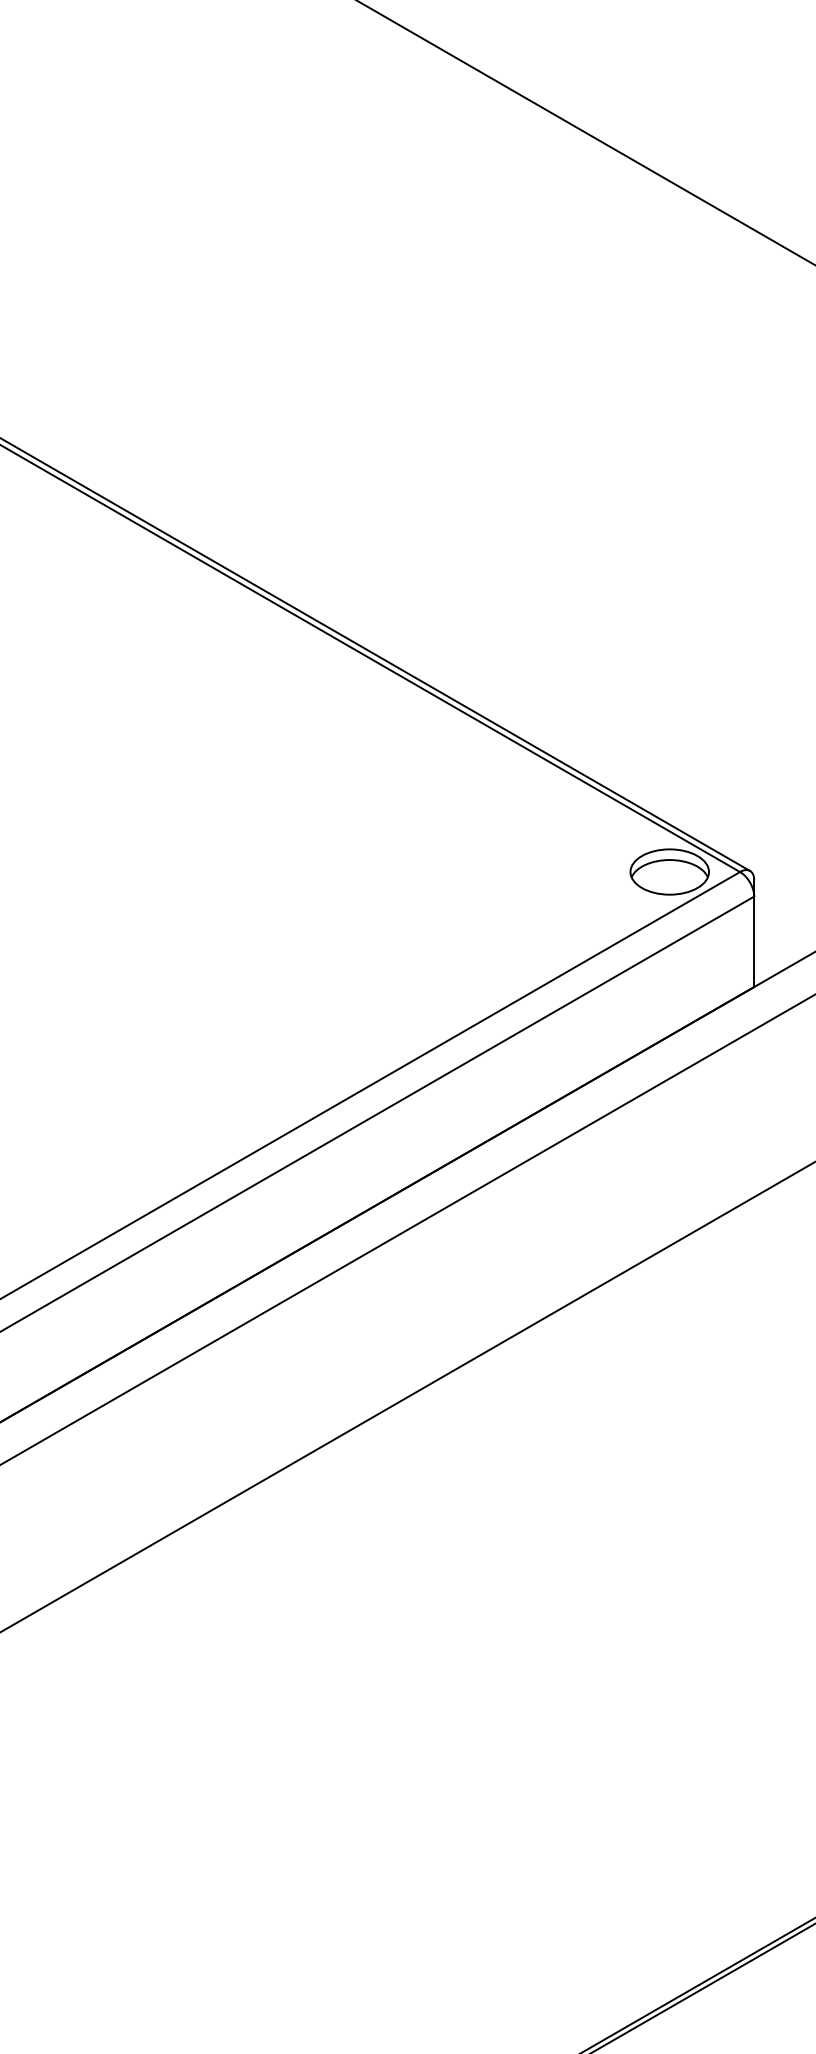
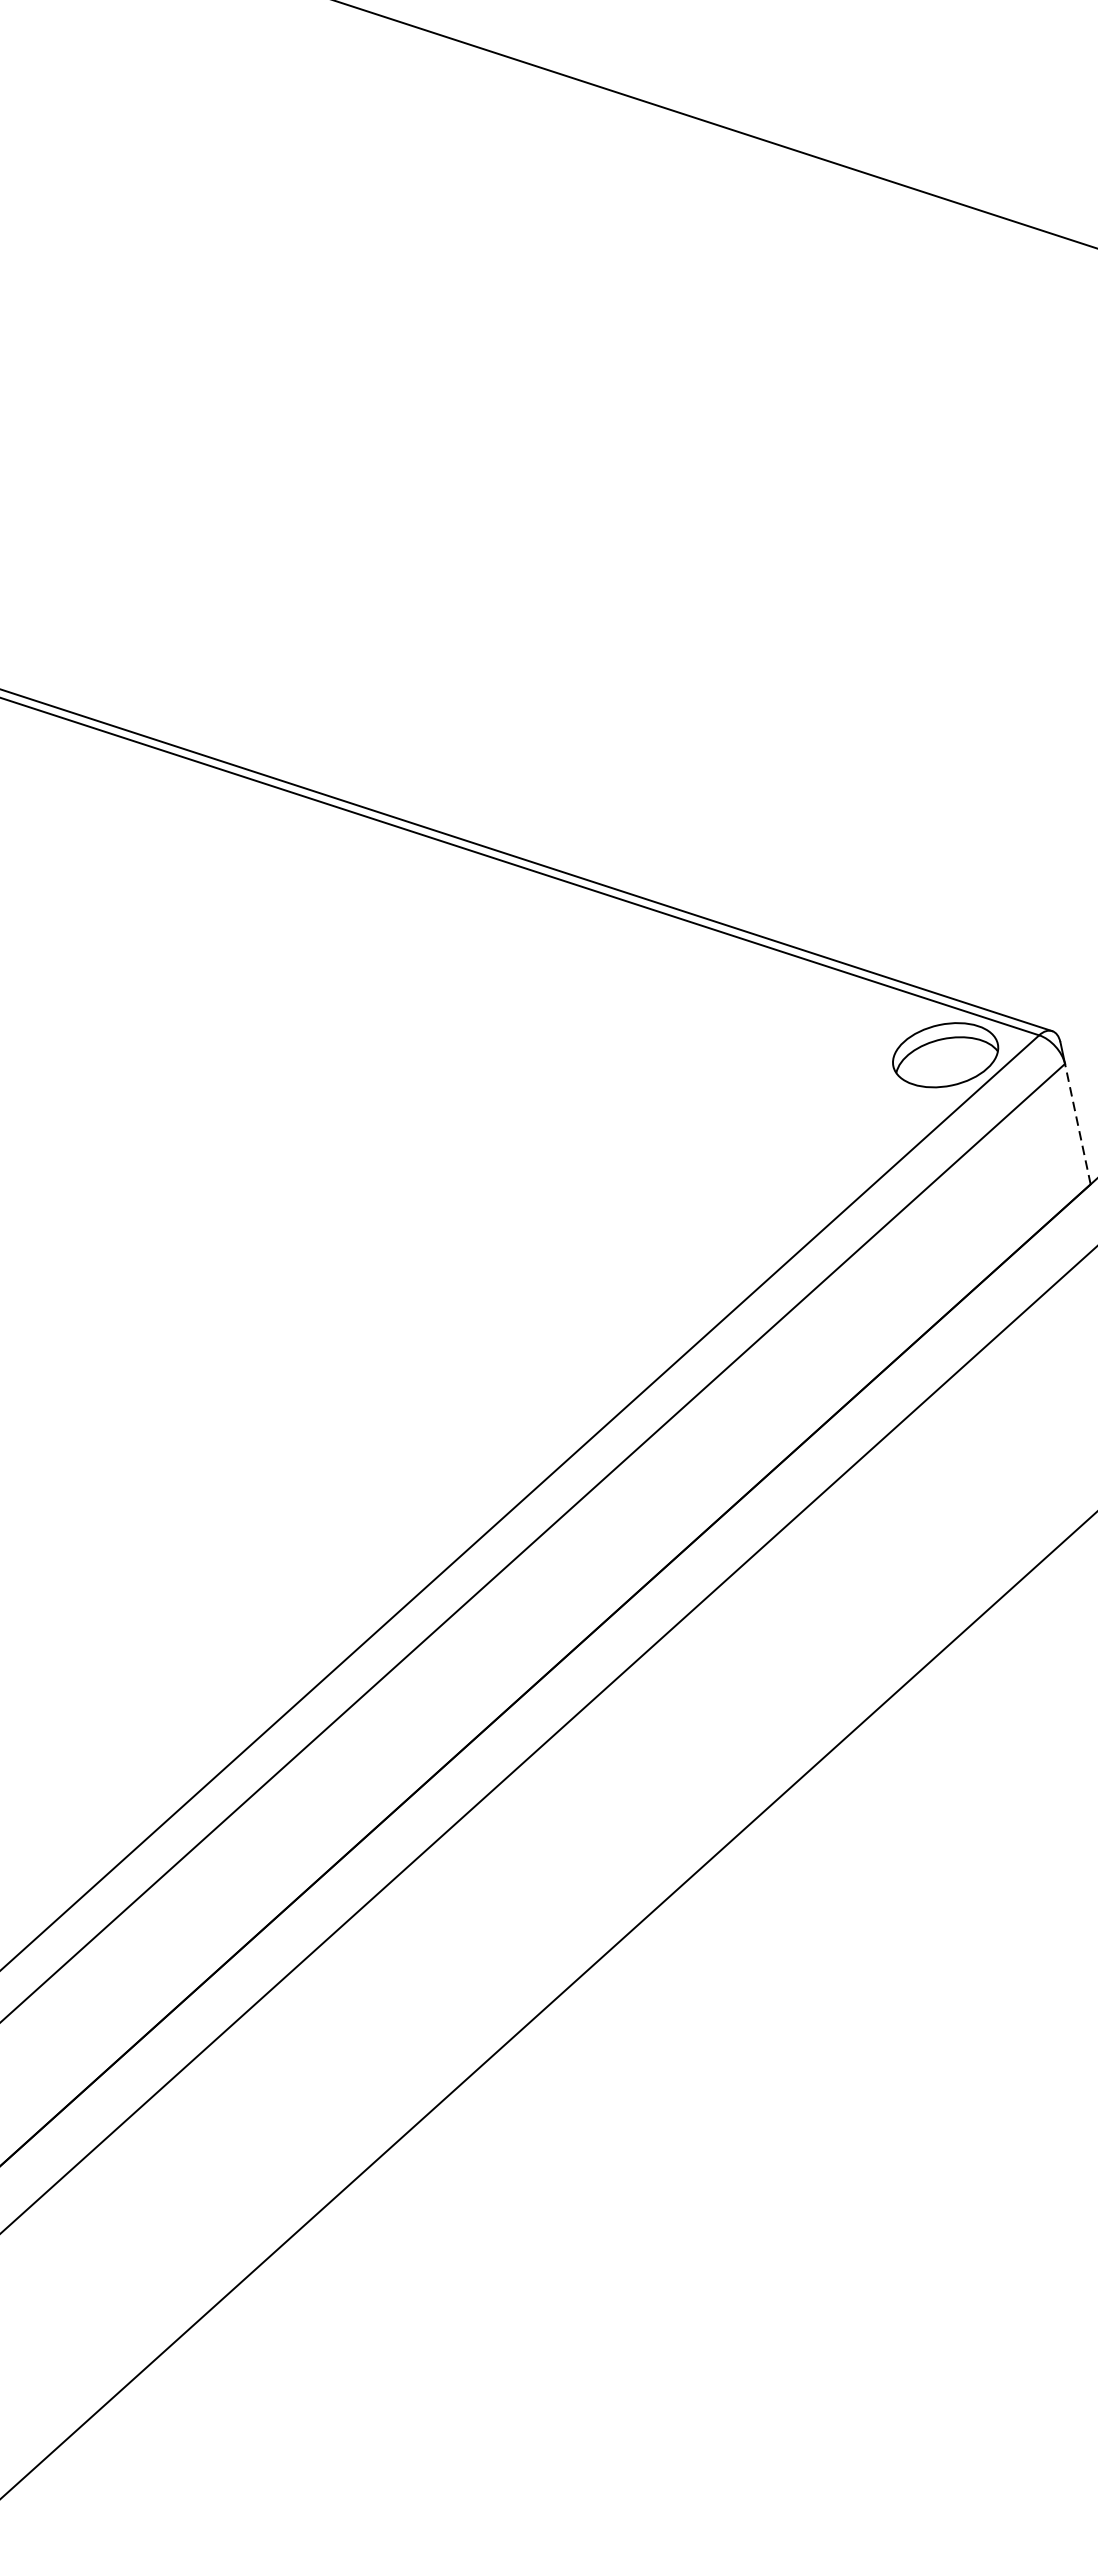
line: (754, 941) -> (1078, 1123), solid -> dashed

